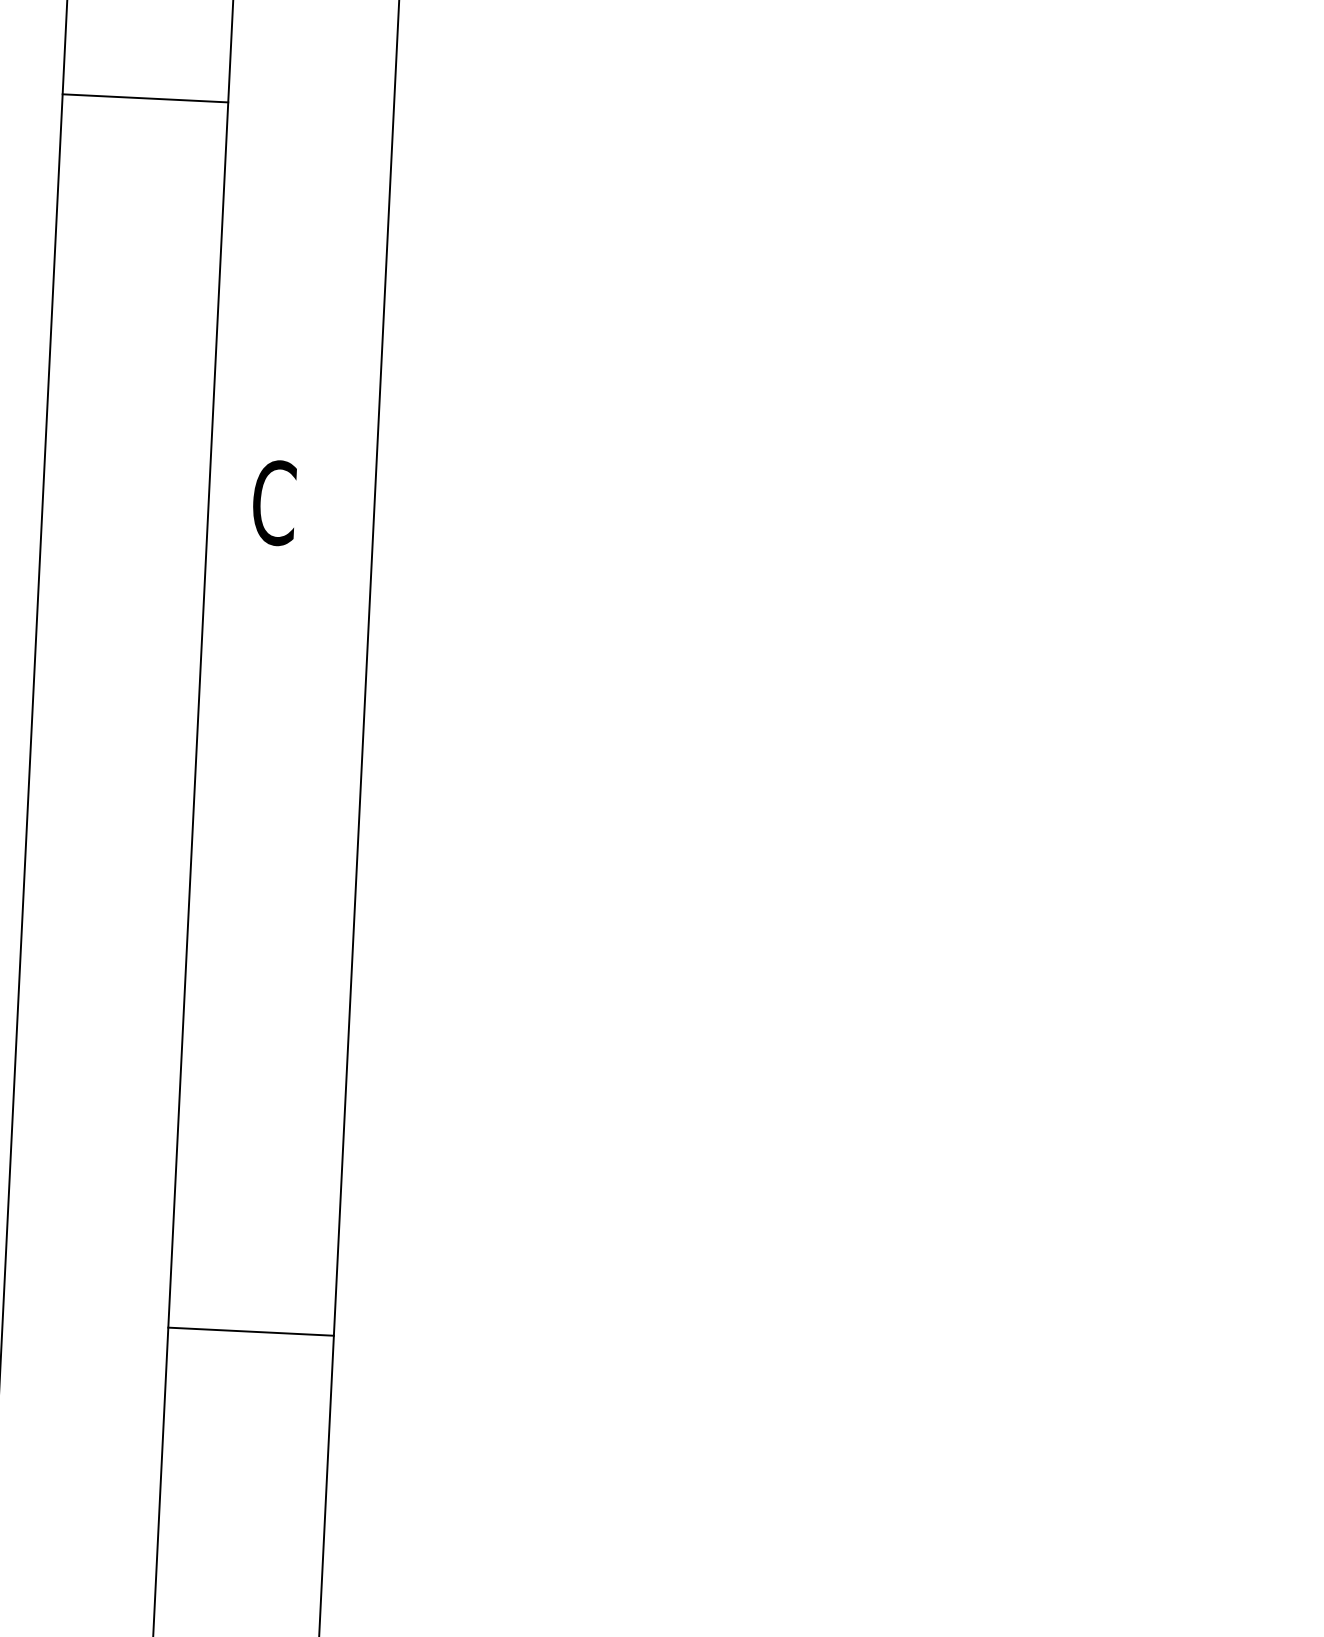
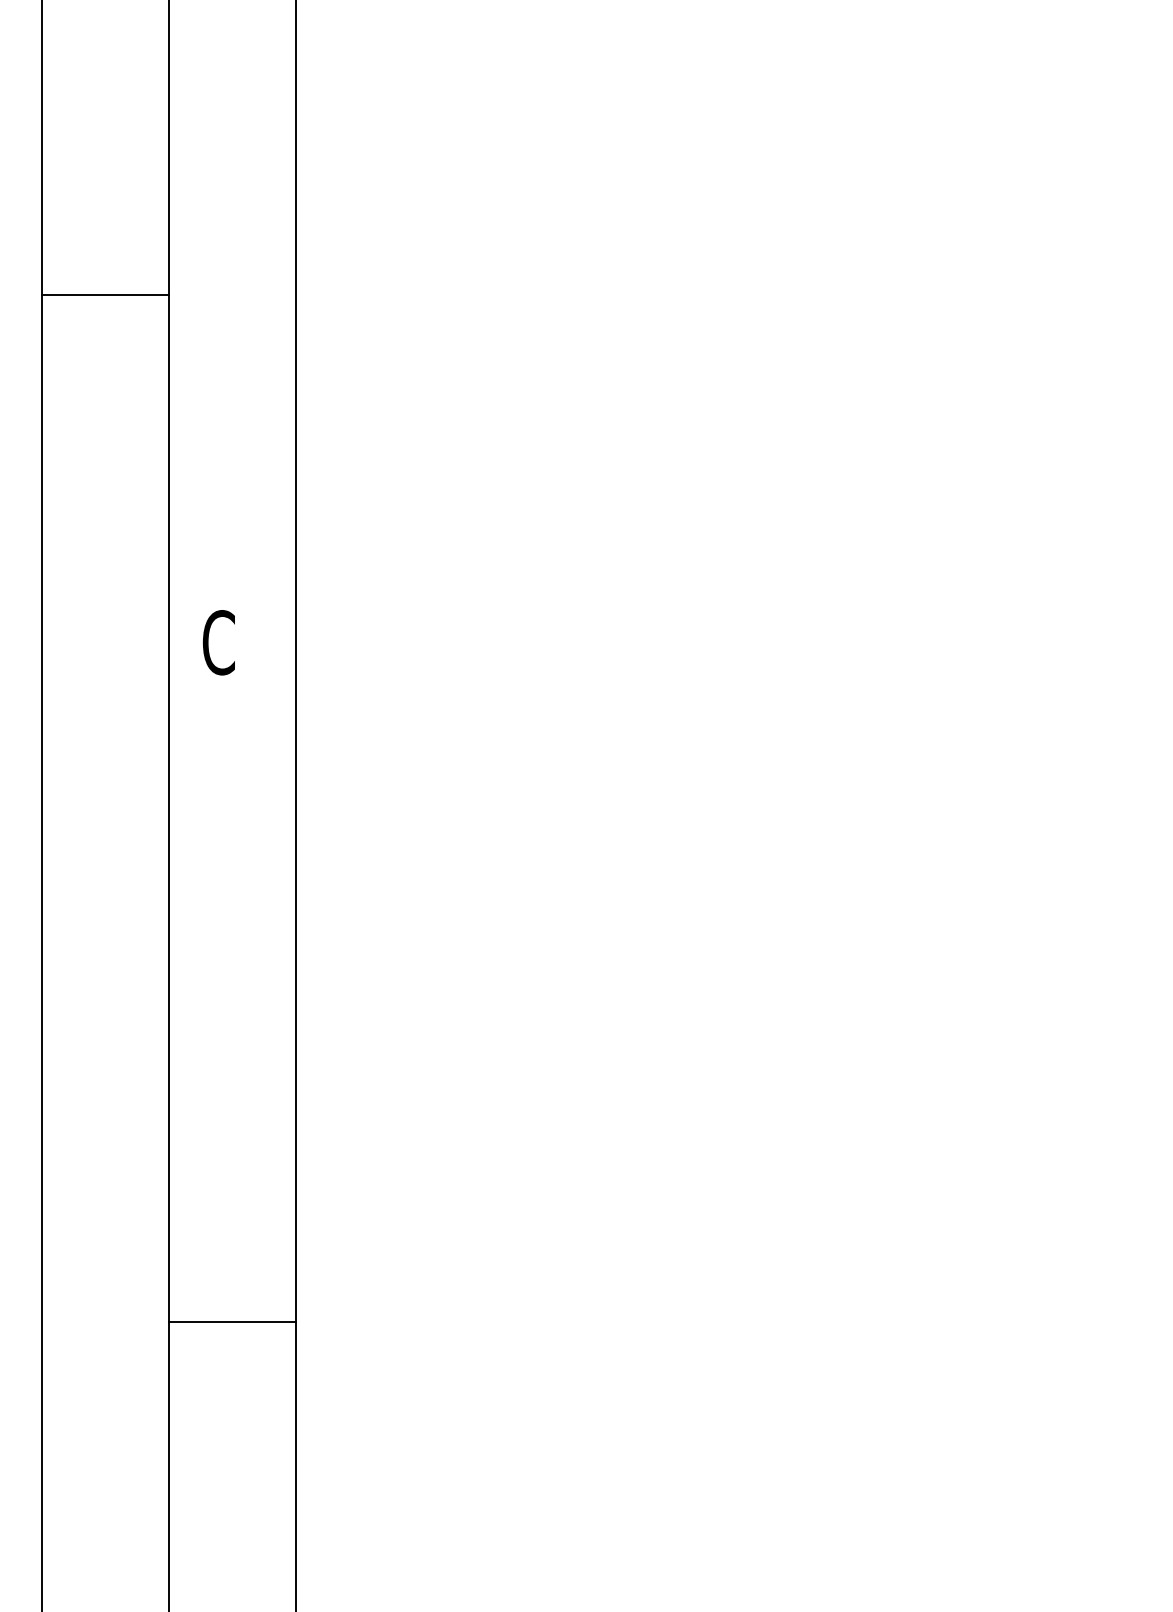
line: (145, 97) -> (105, 294), moved
line: (250, 1331) -> (231, 1321), moved

